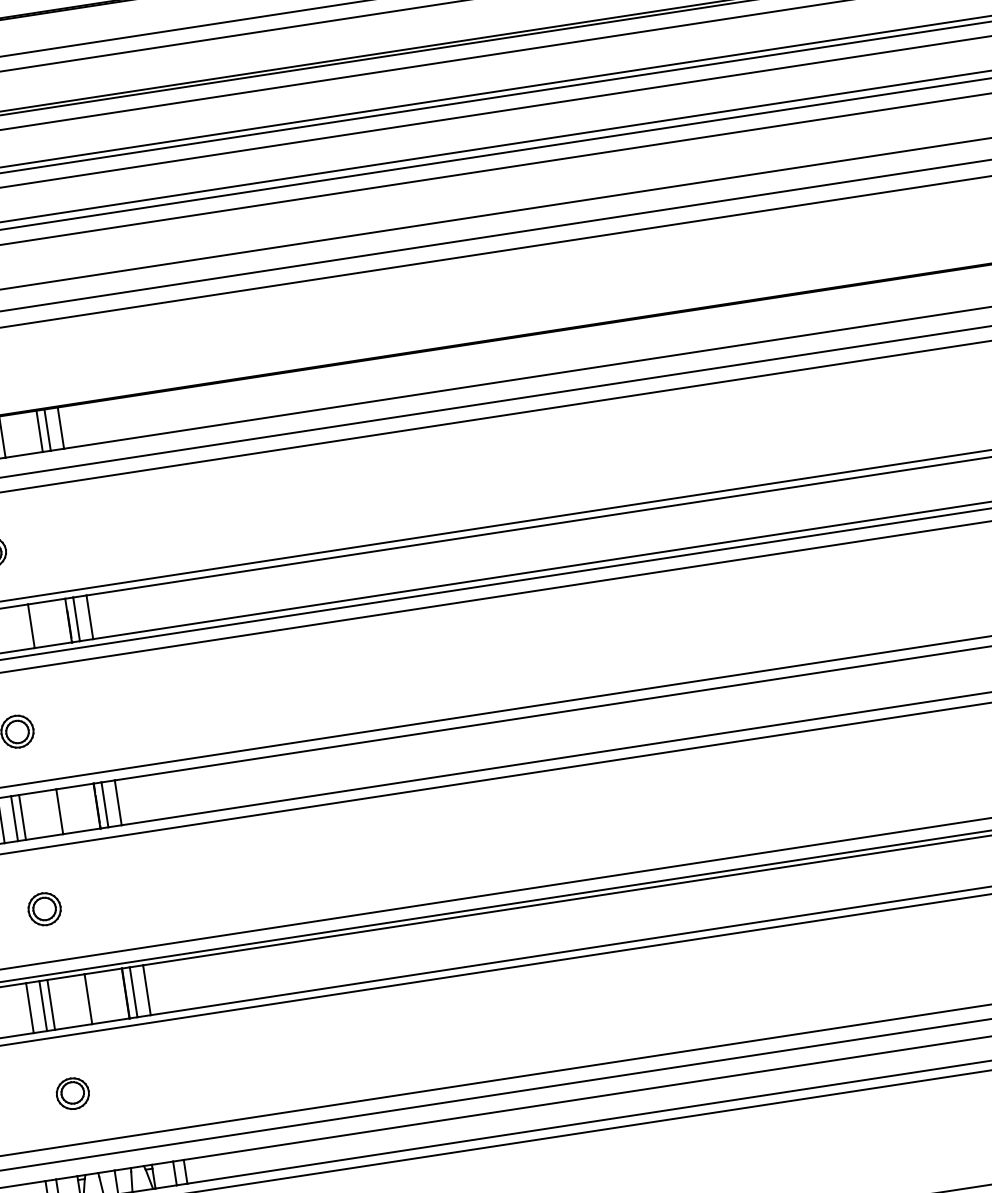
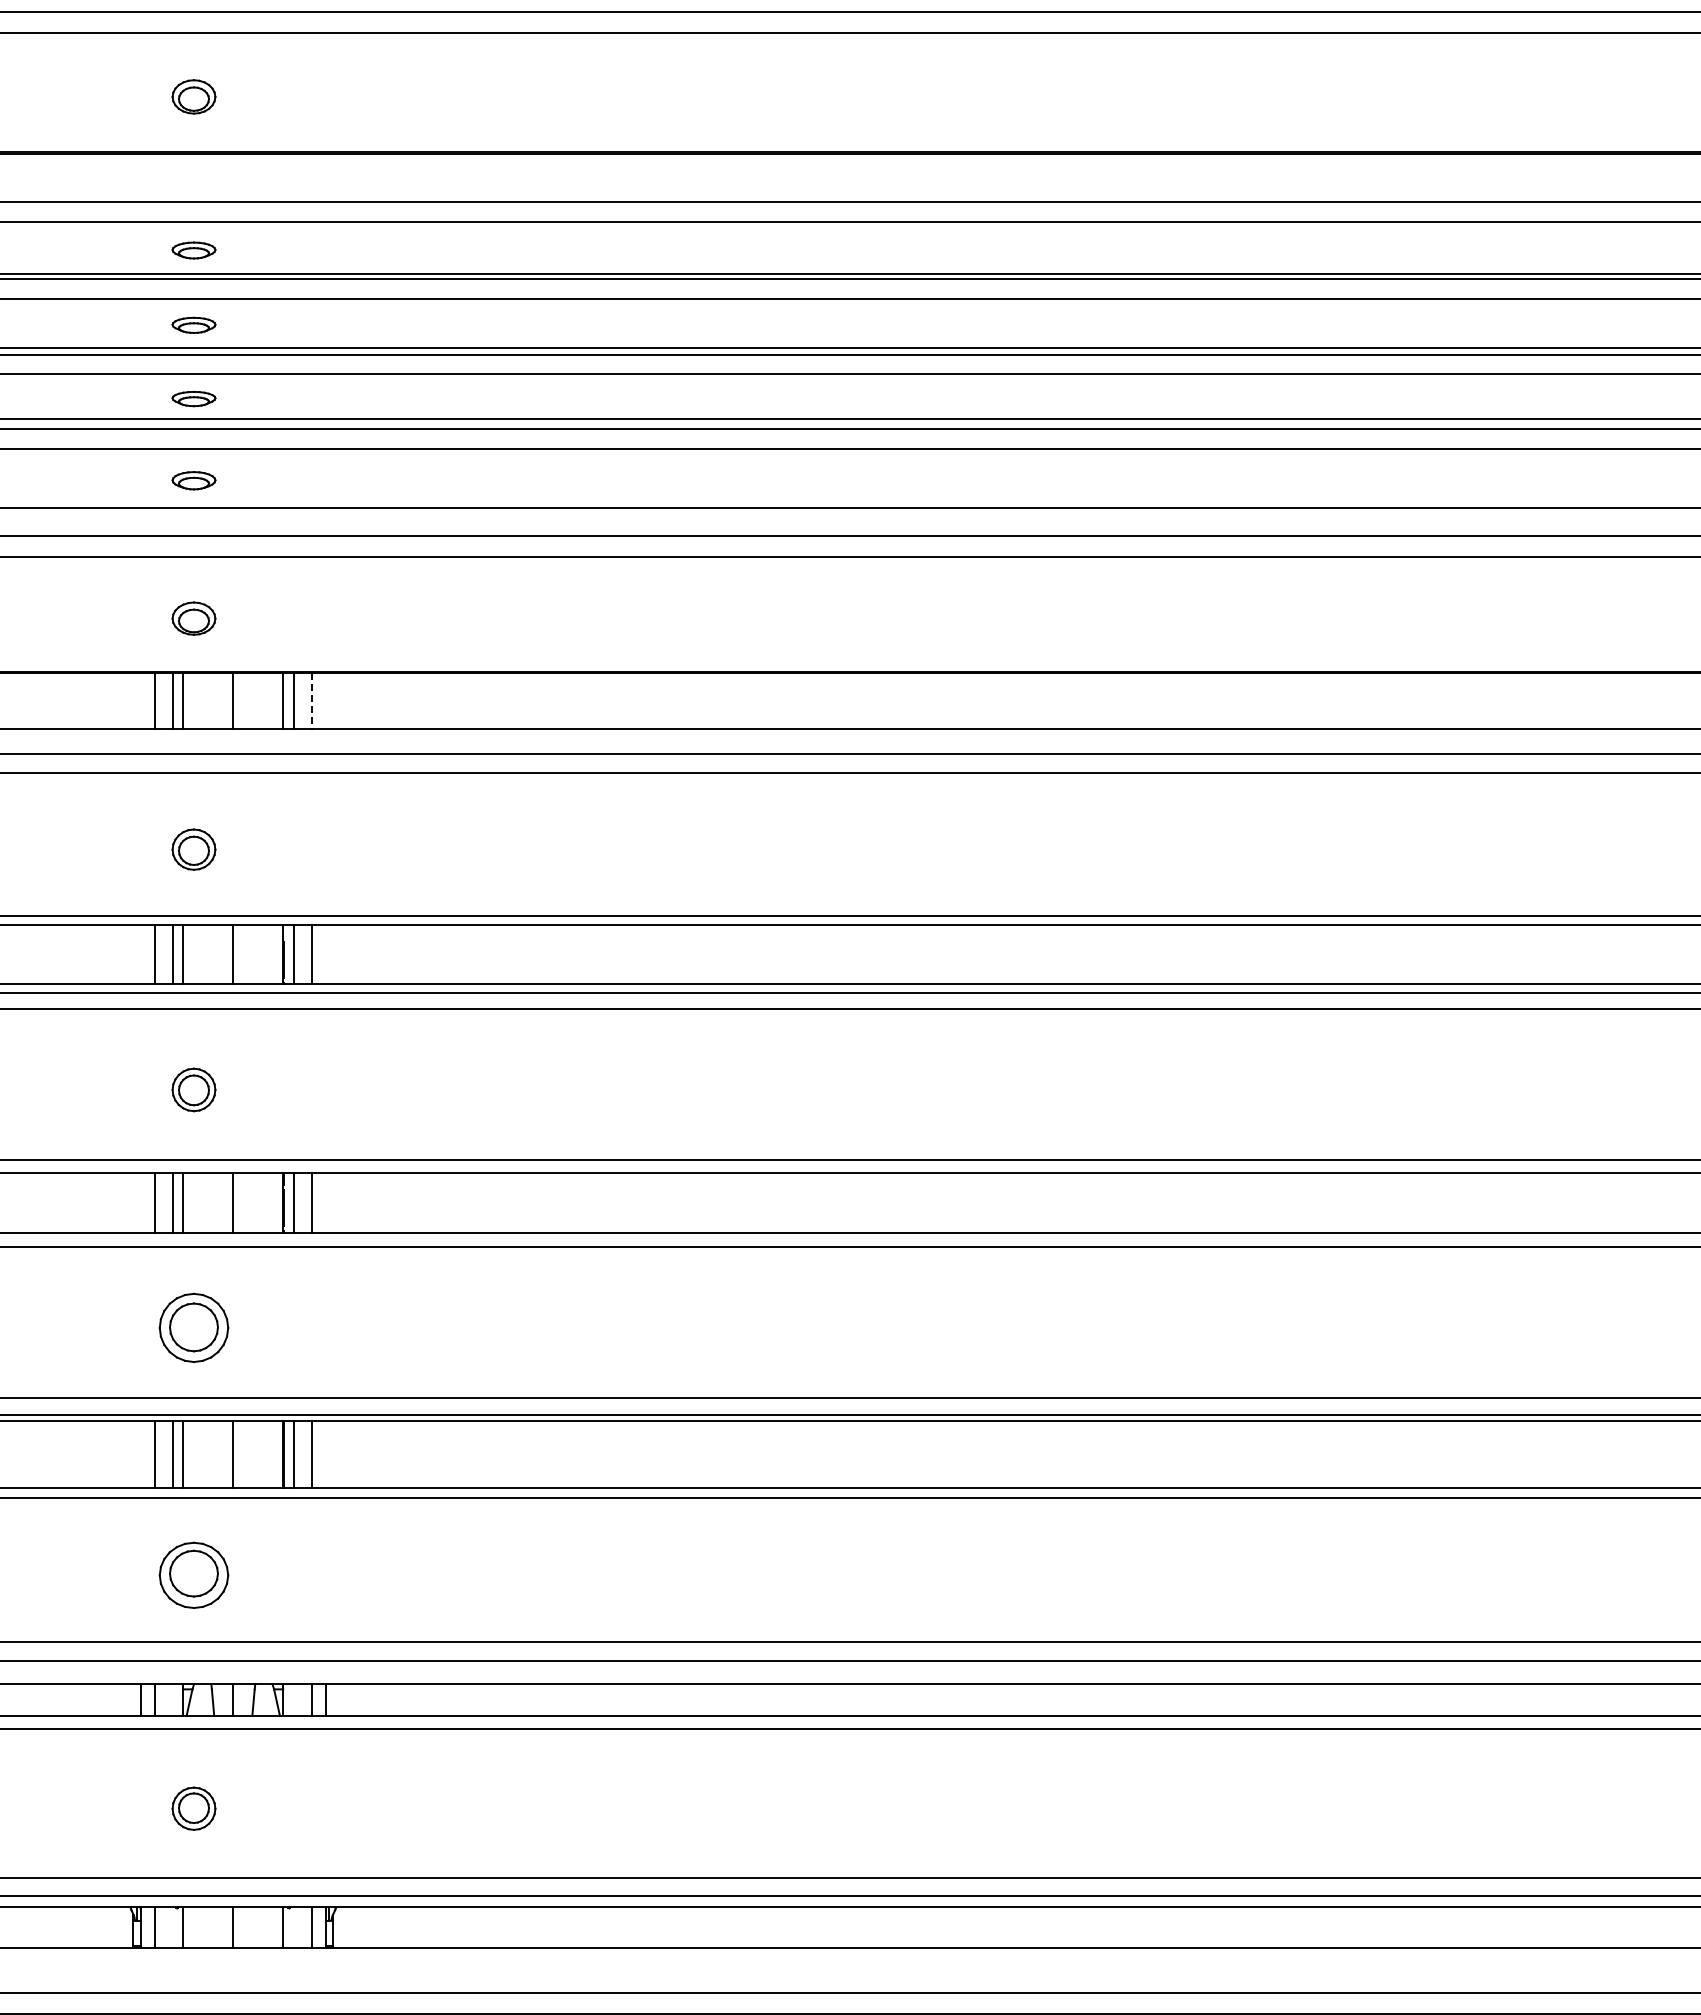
line: (60, 428) -> (311, 701), solid -> dashed
part: (44, 908) -> (193, 1327), size x1.6
part: (72, 1093) -> (193, 1574), size x1.6

